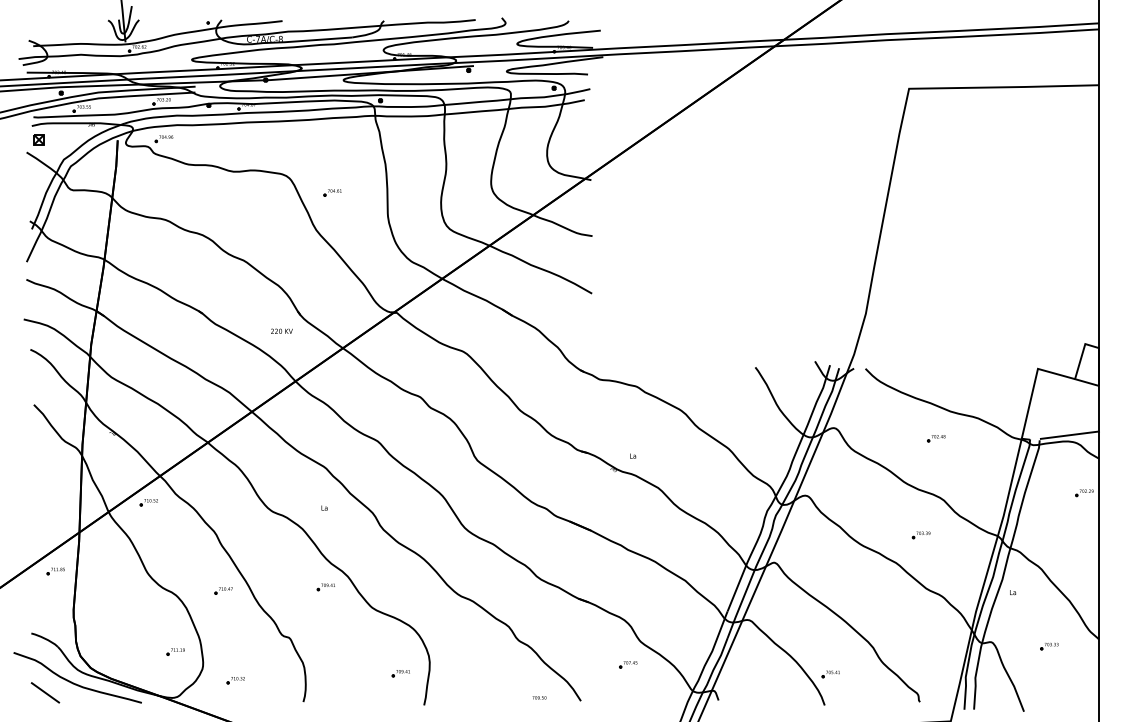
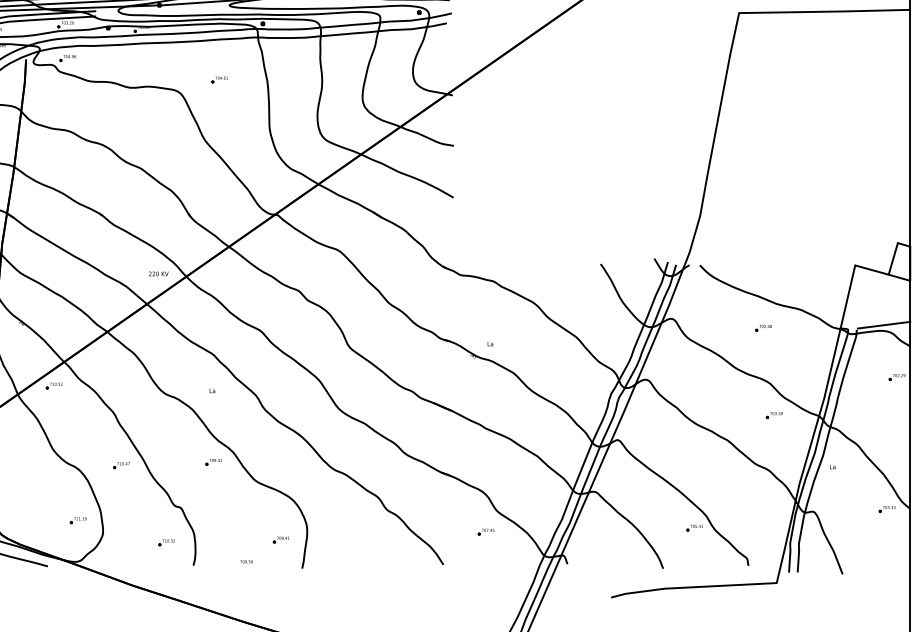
part: (332, 192) -> (219, 79), moved
text: (281, 330) -> (158, 273), moved
part: (920, 535) -> (773, 415), moved
part: (1049, 646) -> (887, 509), moved
part: (830, 674) -> (694, 528), moved
part: (235, 680) -> (166, 542), moved
text: (539, 697) -> (246, 561), moved

